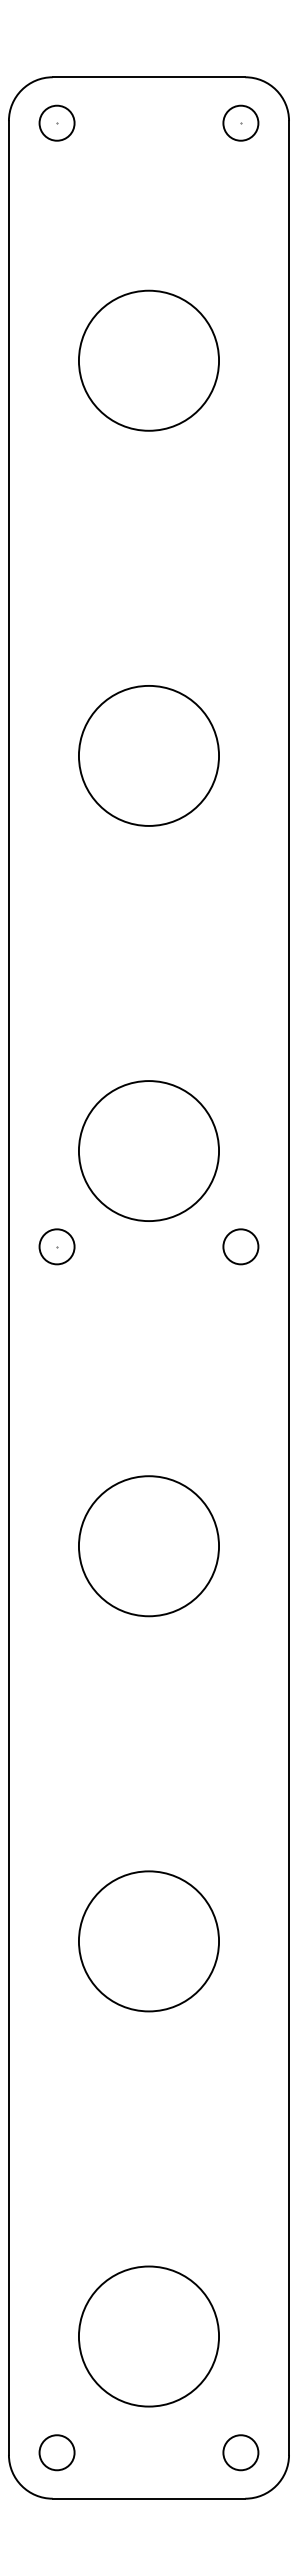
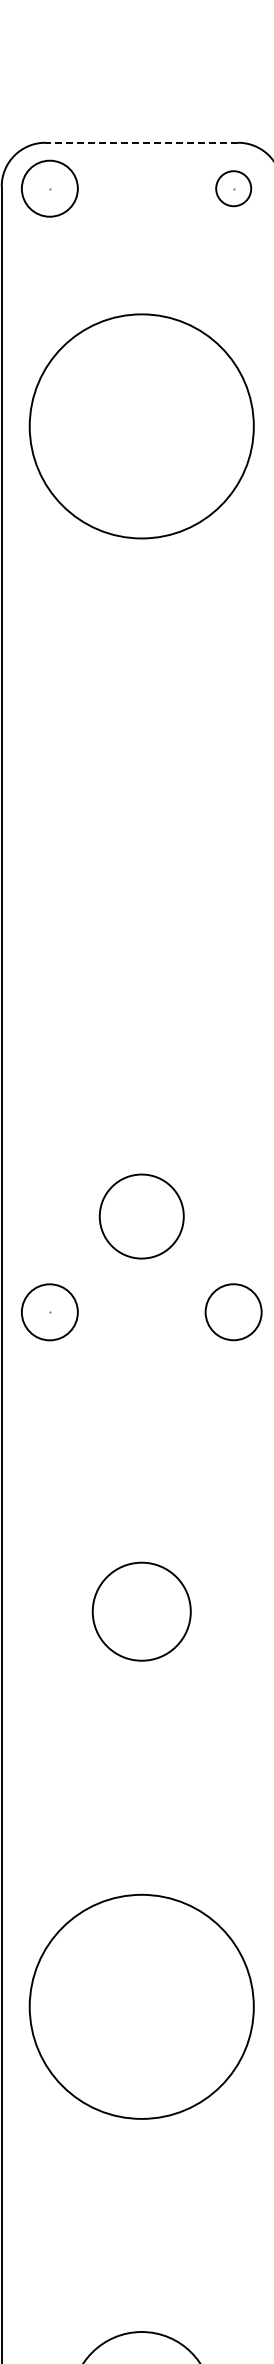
line: (148, 77) -> (141, 142), solid -> dashed
circle: (56, 122) -> (49, 187), size x1.6
circle: (148, 360) -> (141, 425), size x1.6
circle: (148, 755) -> (141, 820), removed
circle: (148, 1151) -> (141, 1216), size x0.6
circle: (56, 1246) -> (49, 1311), size x1.6
circle: (240, 1246) -> (233, 1311), size x1.6
circle: (148, 1546) -> (141, 1611), size x0.7
circle: (148, 1941) -> (141, 2006), size x1.6

